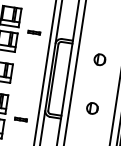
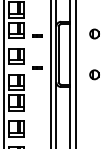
part: (34, 31) -> (37, 35), moved
part: (21, 119) -> (37, 67), moved

